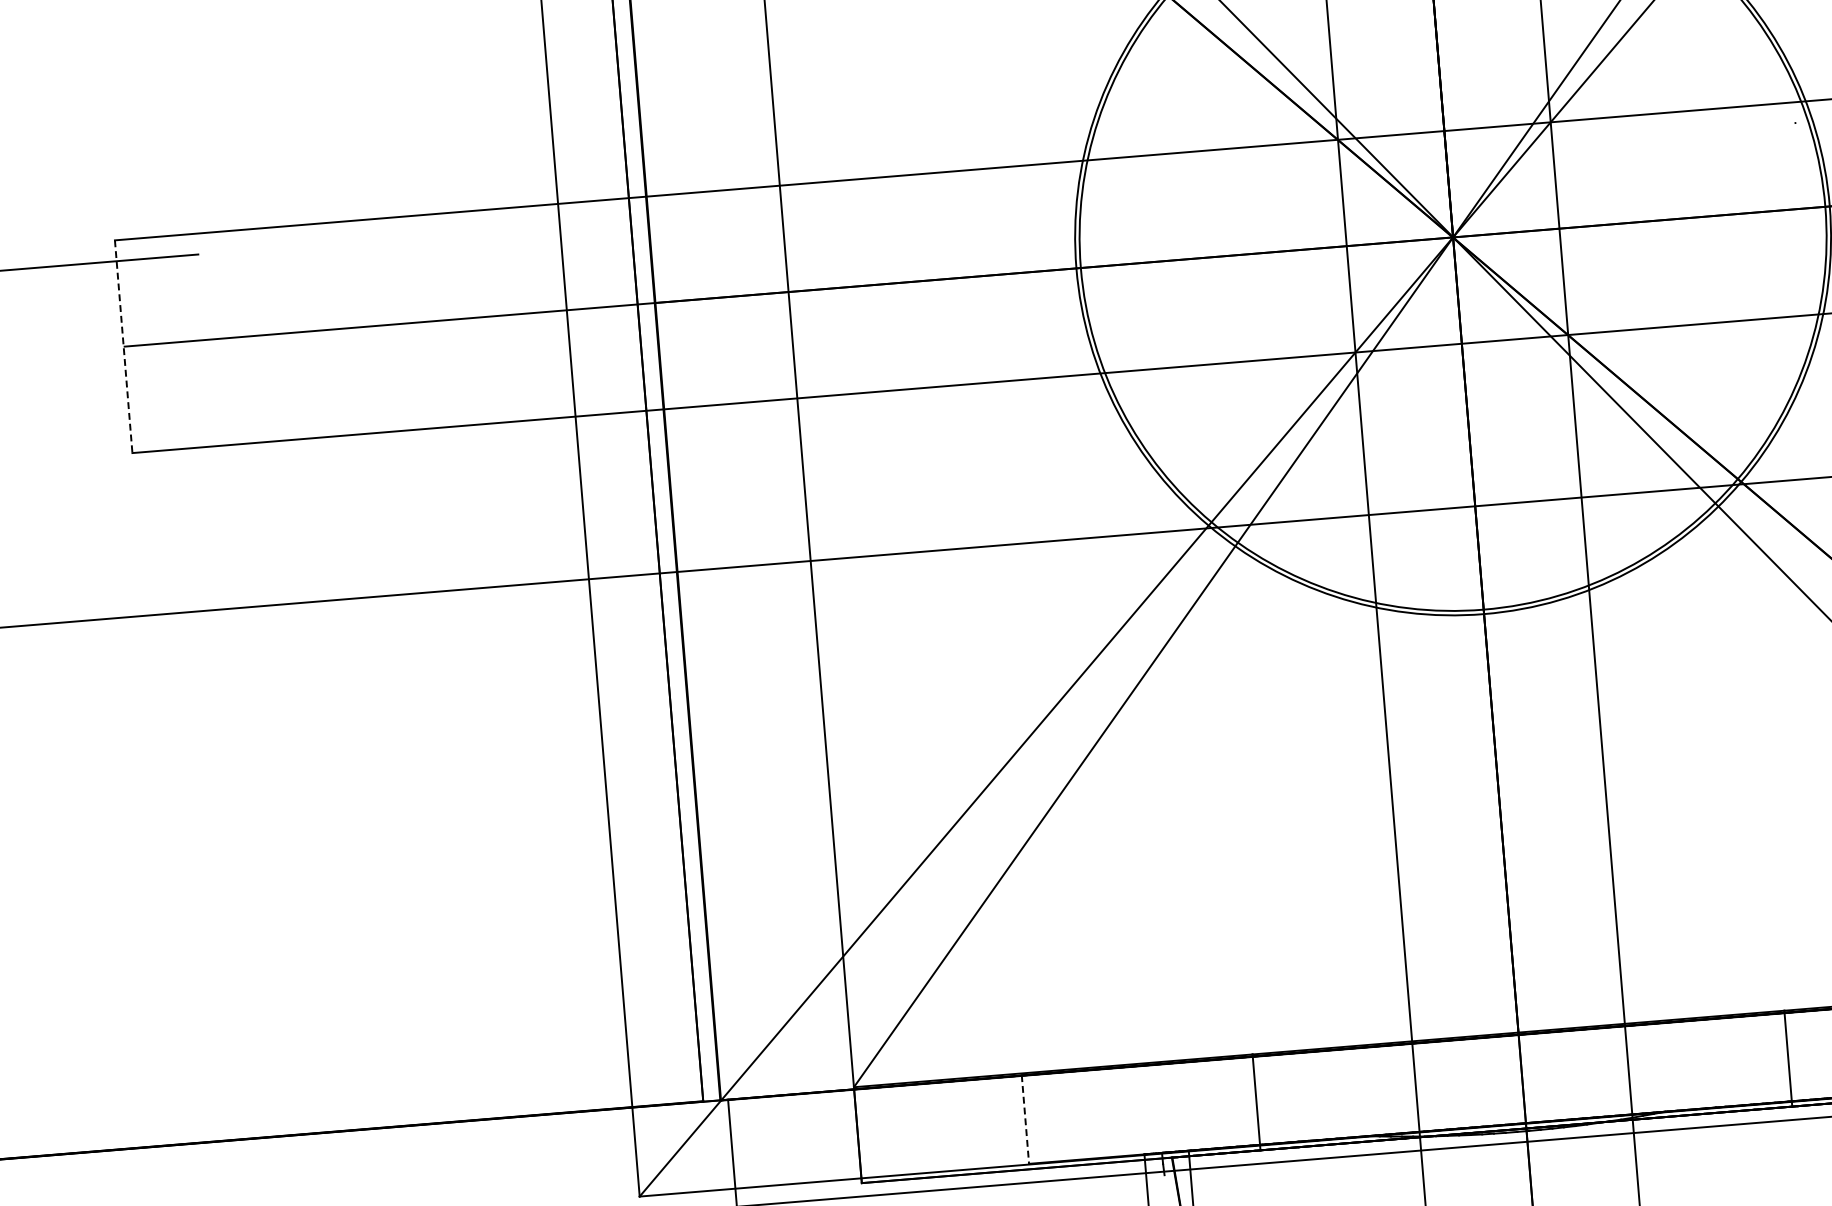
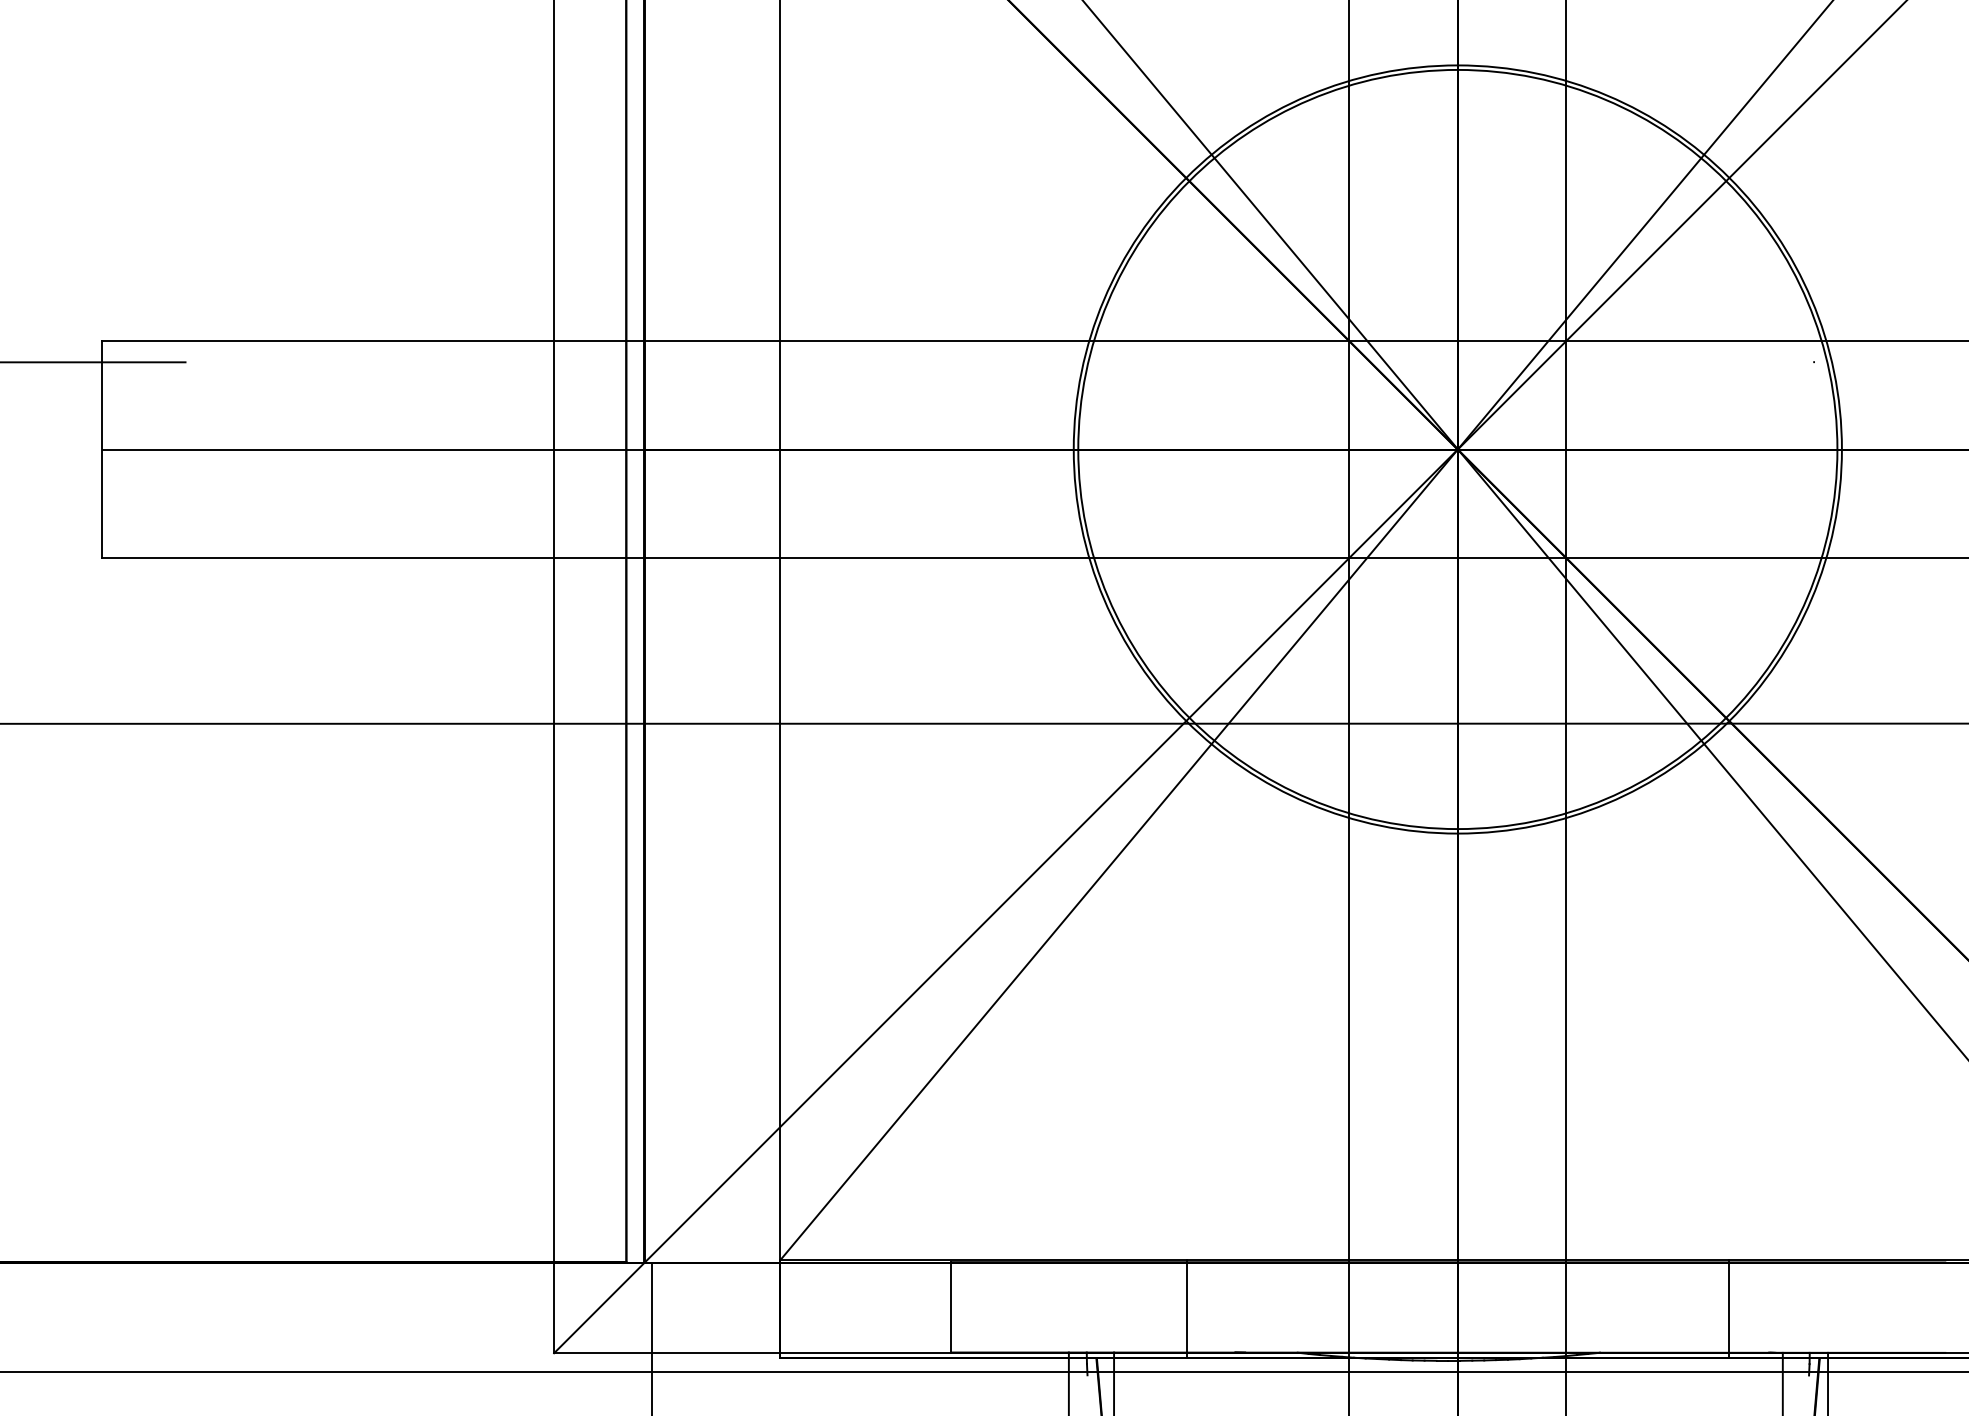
line: (124, 347) -> (102, 450), dashed -> solid
line: (1025, 1119) -> (951, 1307), dashed -> solid

